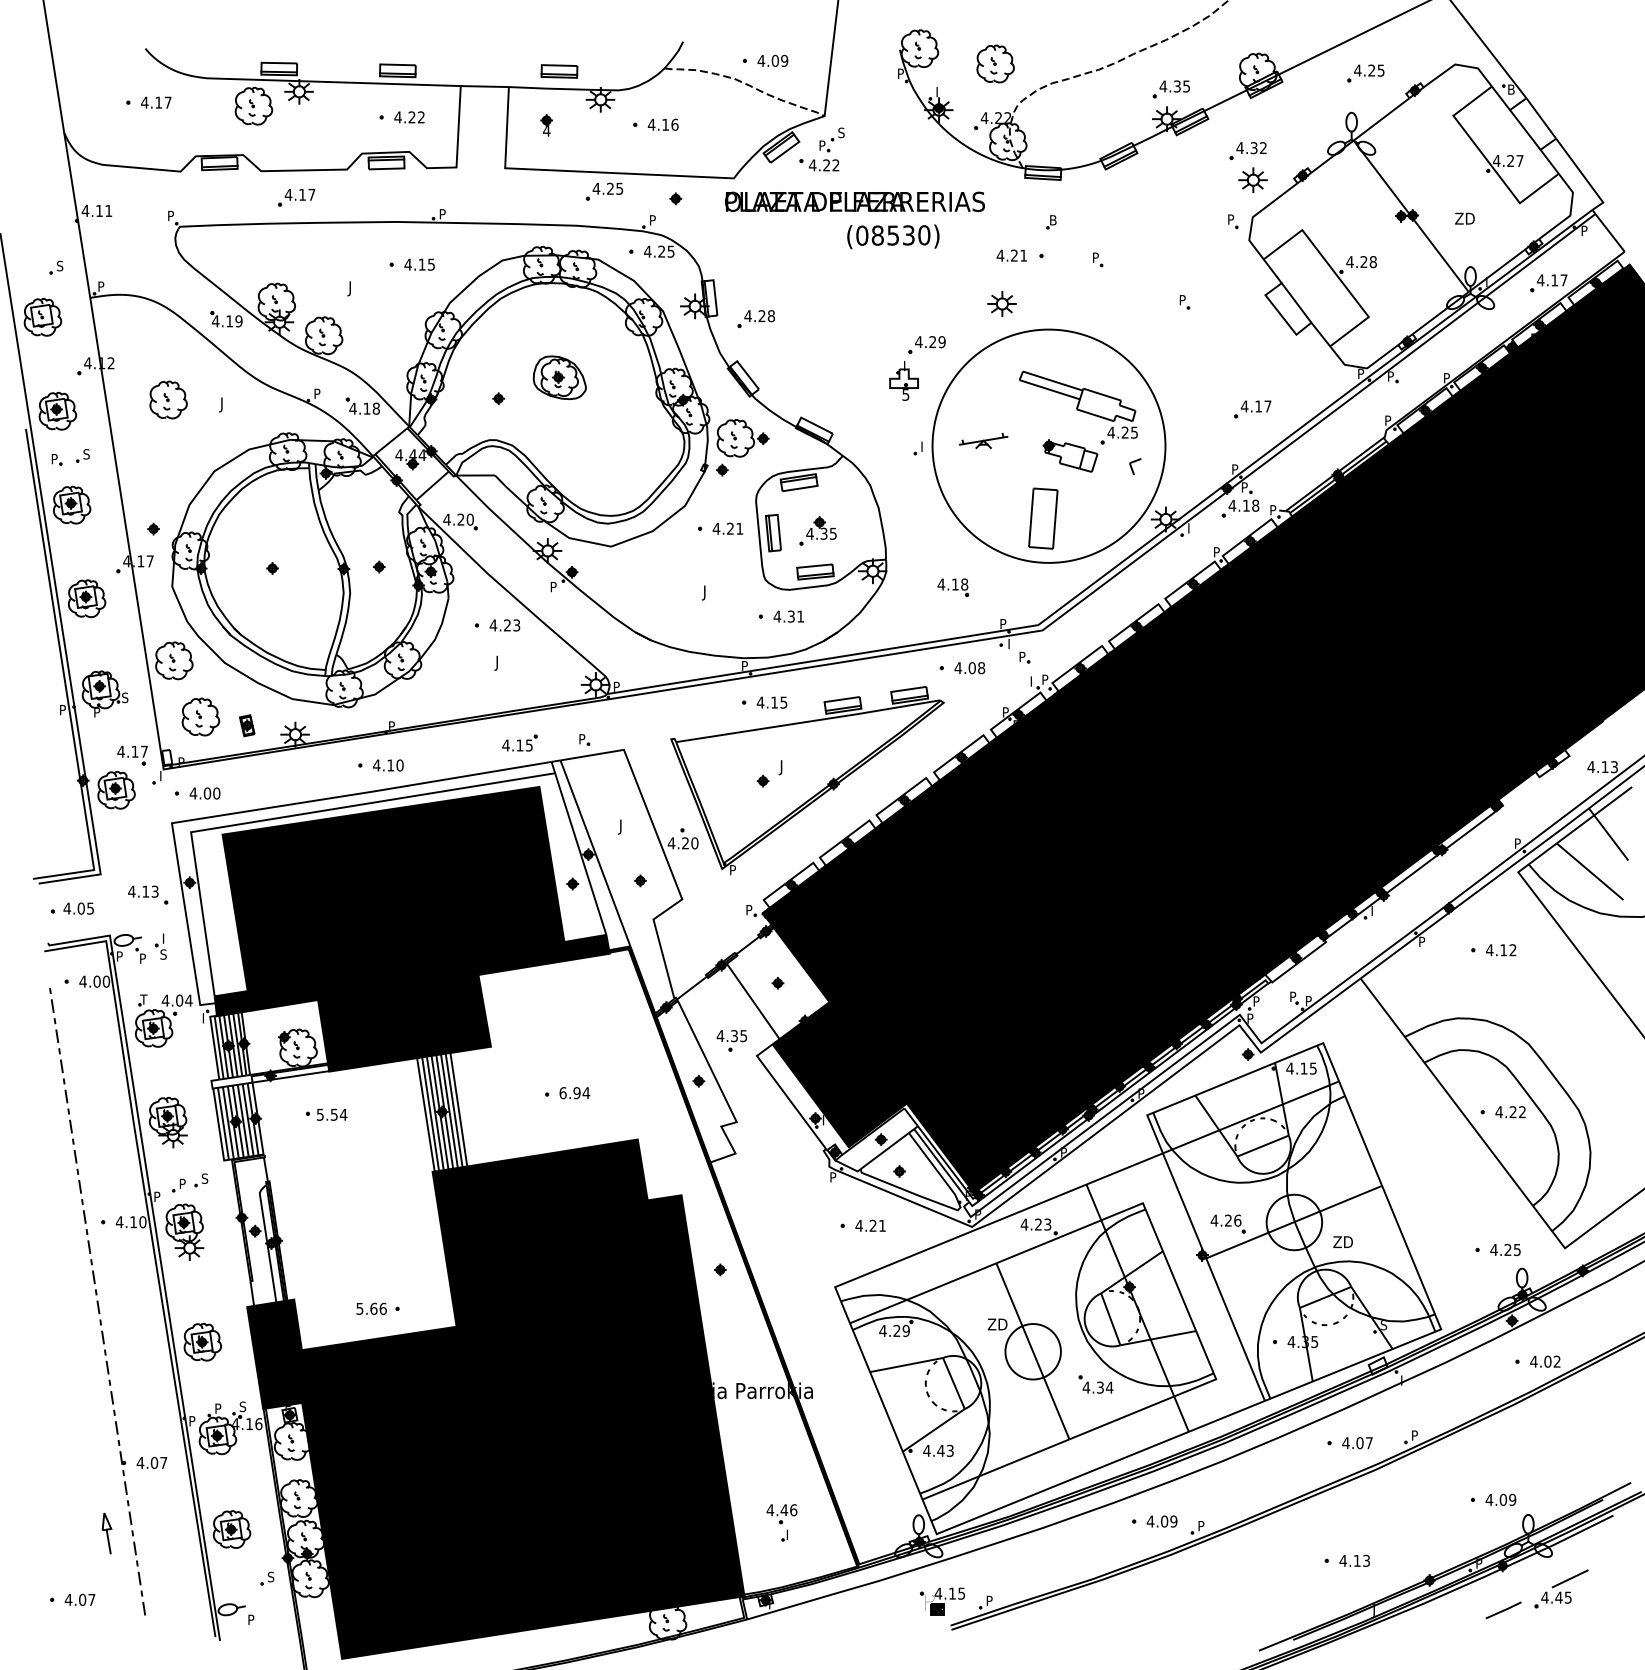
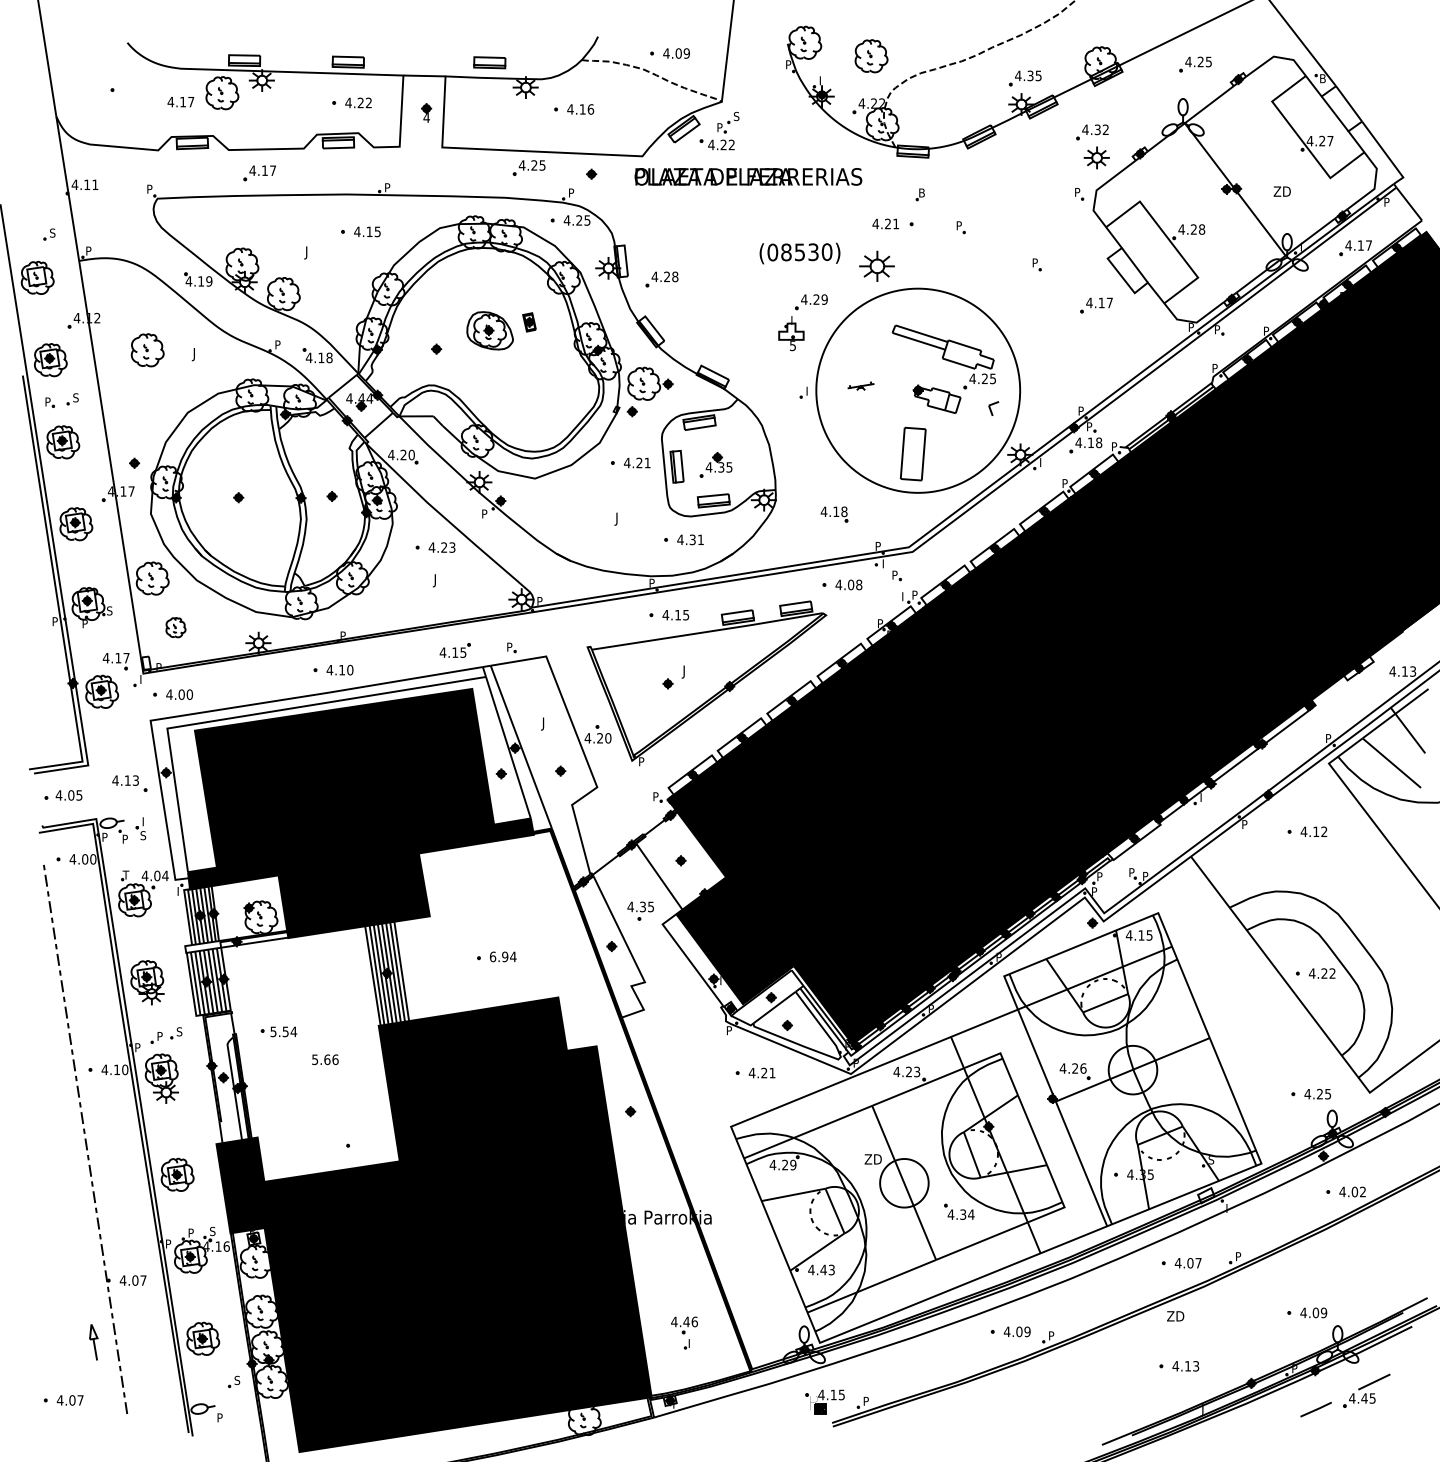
text: (155, 103) -> (180, 102), moved
part: (546, 124) -> (426, 112), moved
text: (892, 236) -> (799, 253), moved
part: (1002, 303) -> (877, 265), size x1.4
part: (1252, 409) -> (1096, 305), moved
part: (983, 441) -> (860, 386), size x0.6
part: (200, 716) -> (175, 627), size x0.6
part: (247, 725) -> (529, 322), moved
part: (326, 1114) -> (278, 1031), moved
text: (1342, 1242) -> (1175, 1316), moved
text: (371, 1308) -> (325, 1059), moved

